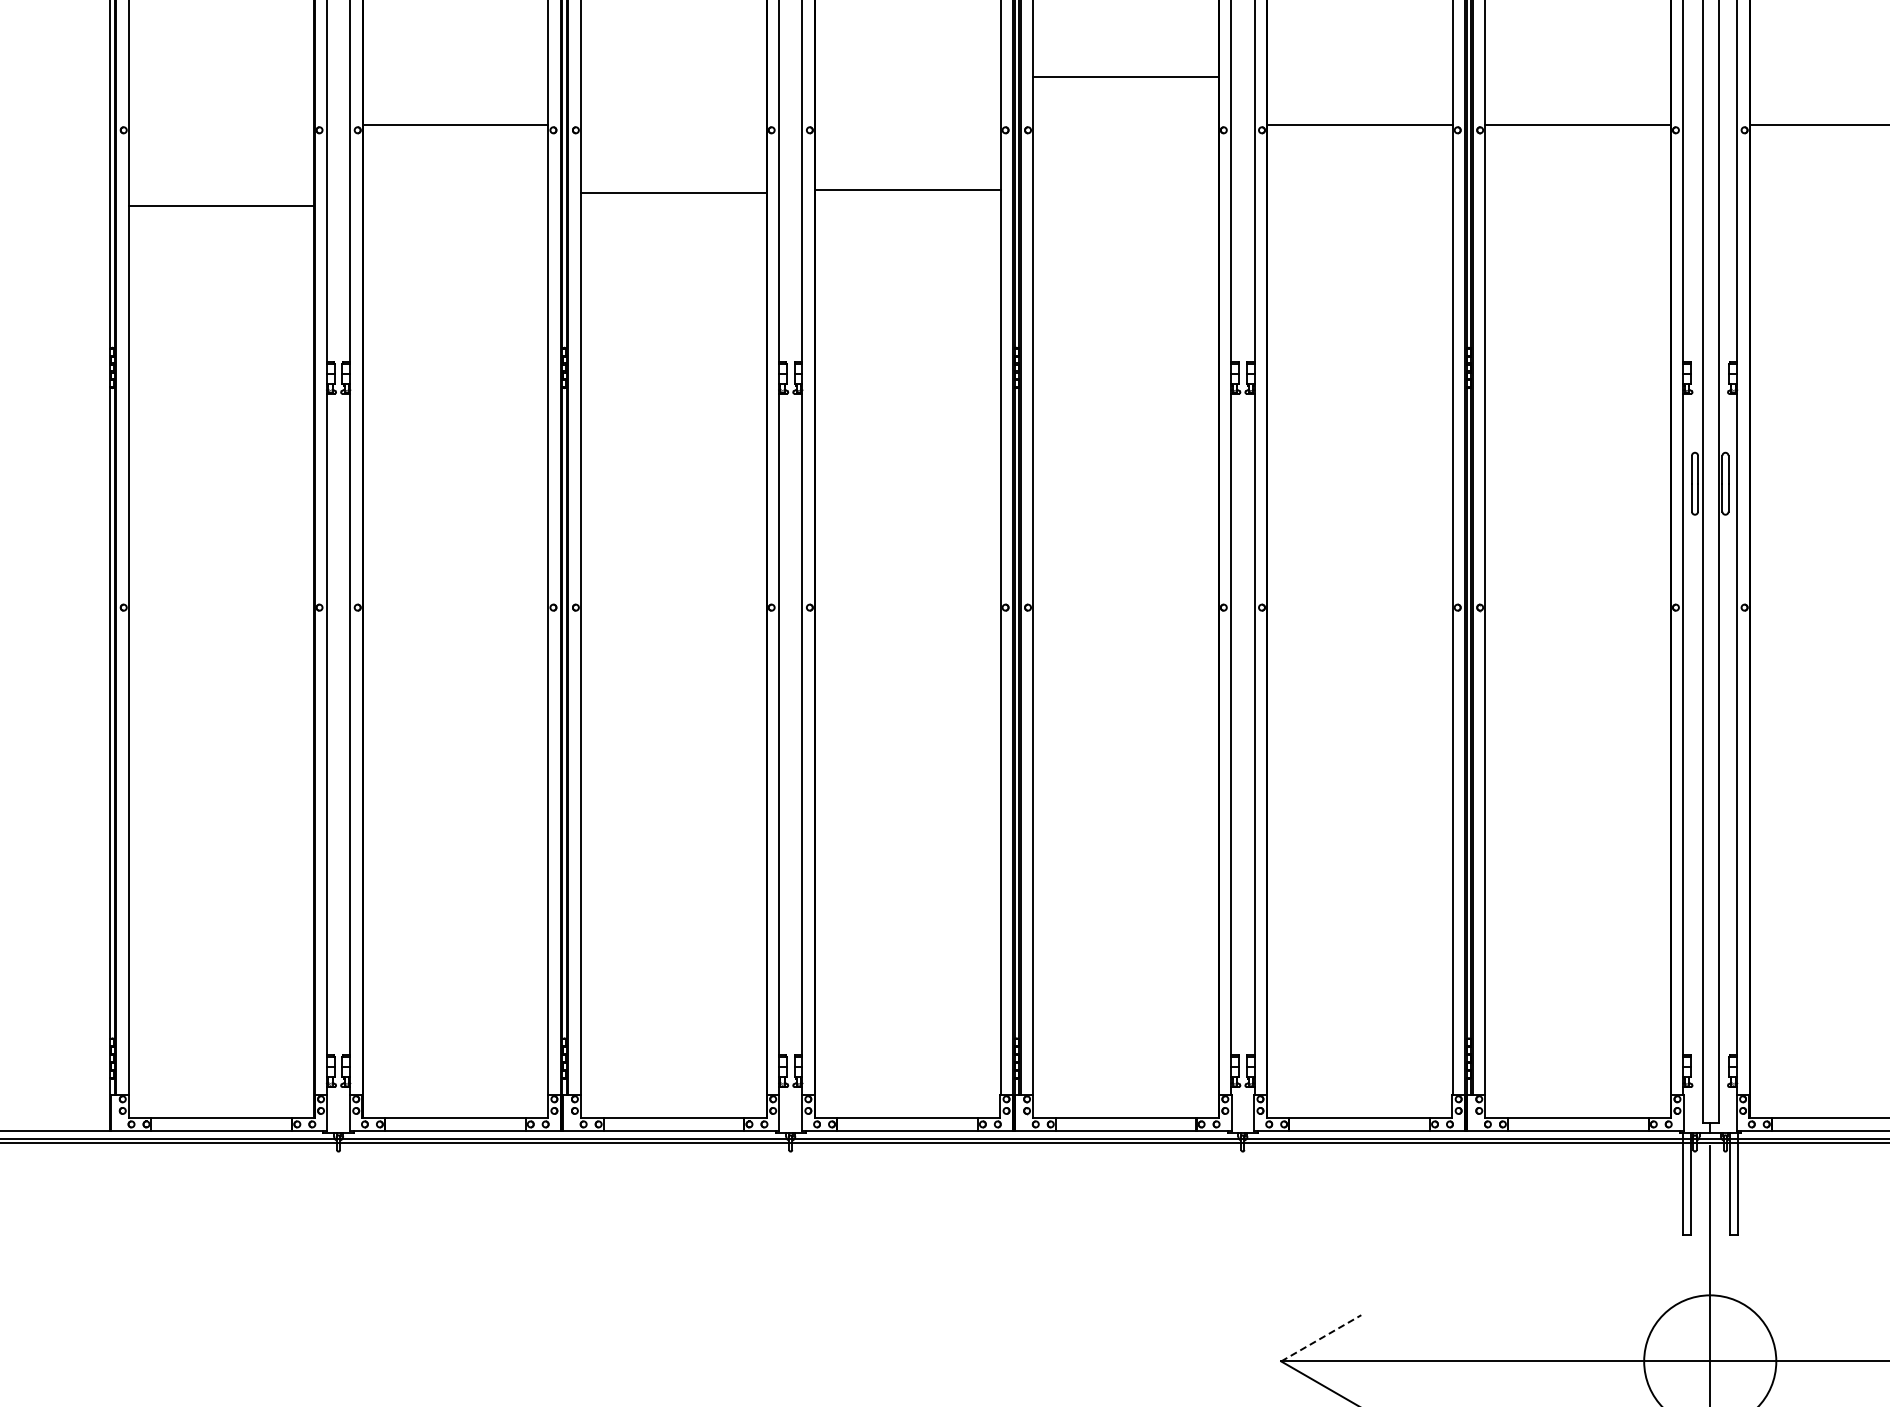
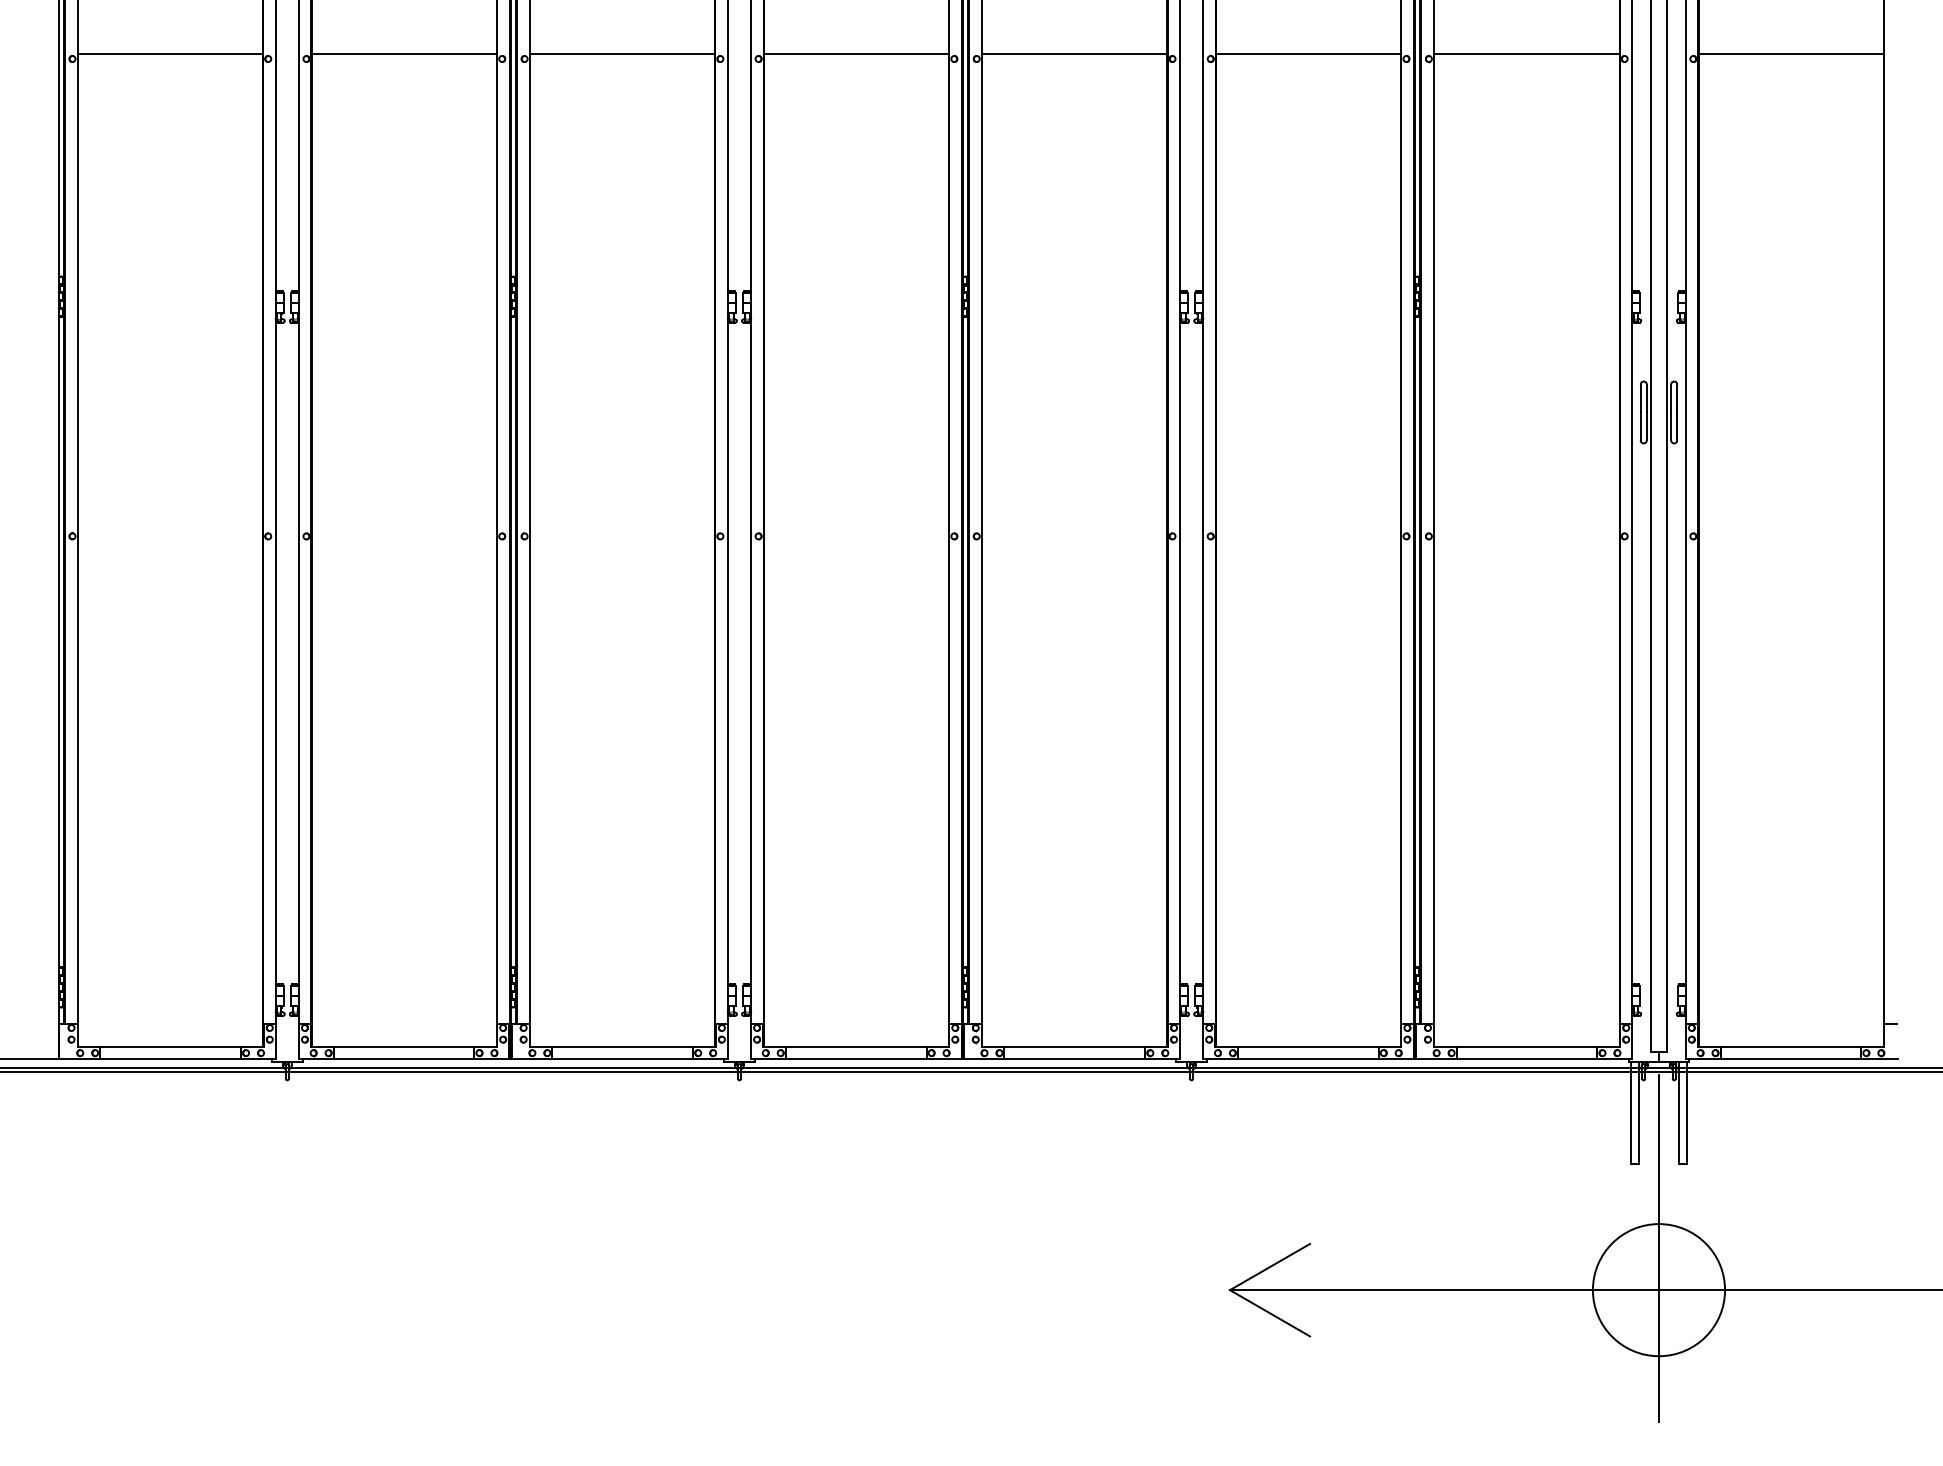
line: (1125, 76) -> (1074, 53), moved
line: (907, 189) -> (856, 53), moved
line: (673, 192) -> (622, 53), moved
line: (221, 205) -> (170, 53), moved
line: (1321, 1337) -> (1270, 1266), dashed -> solid

